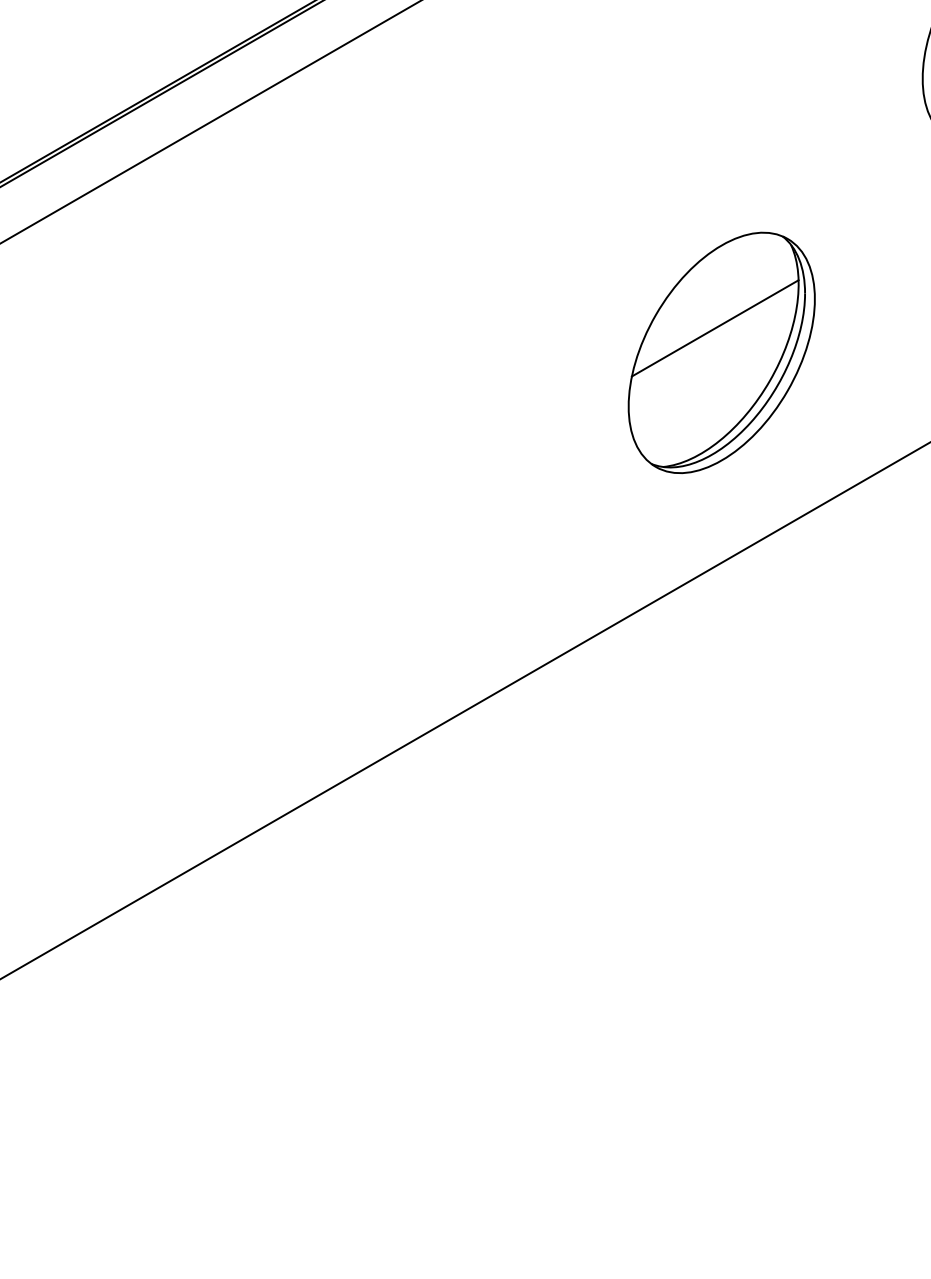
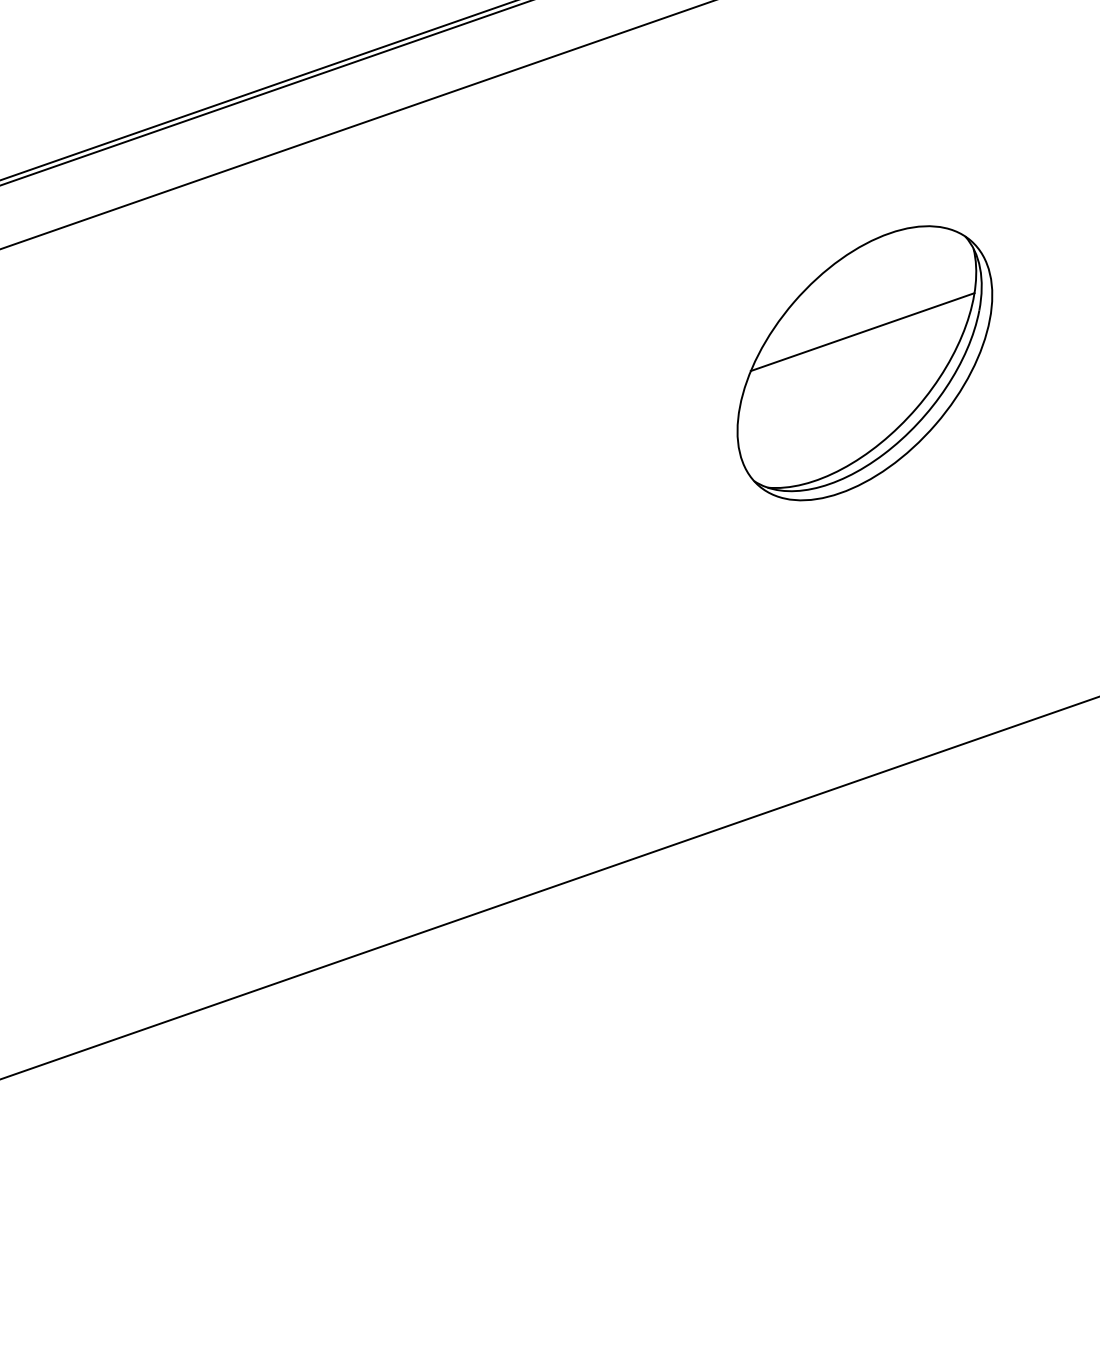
part: (721, 352) -> (864, 362), moved

